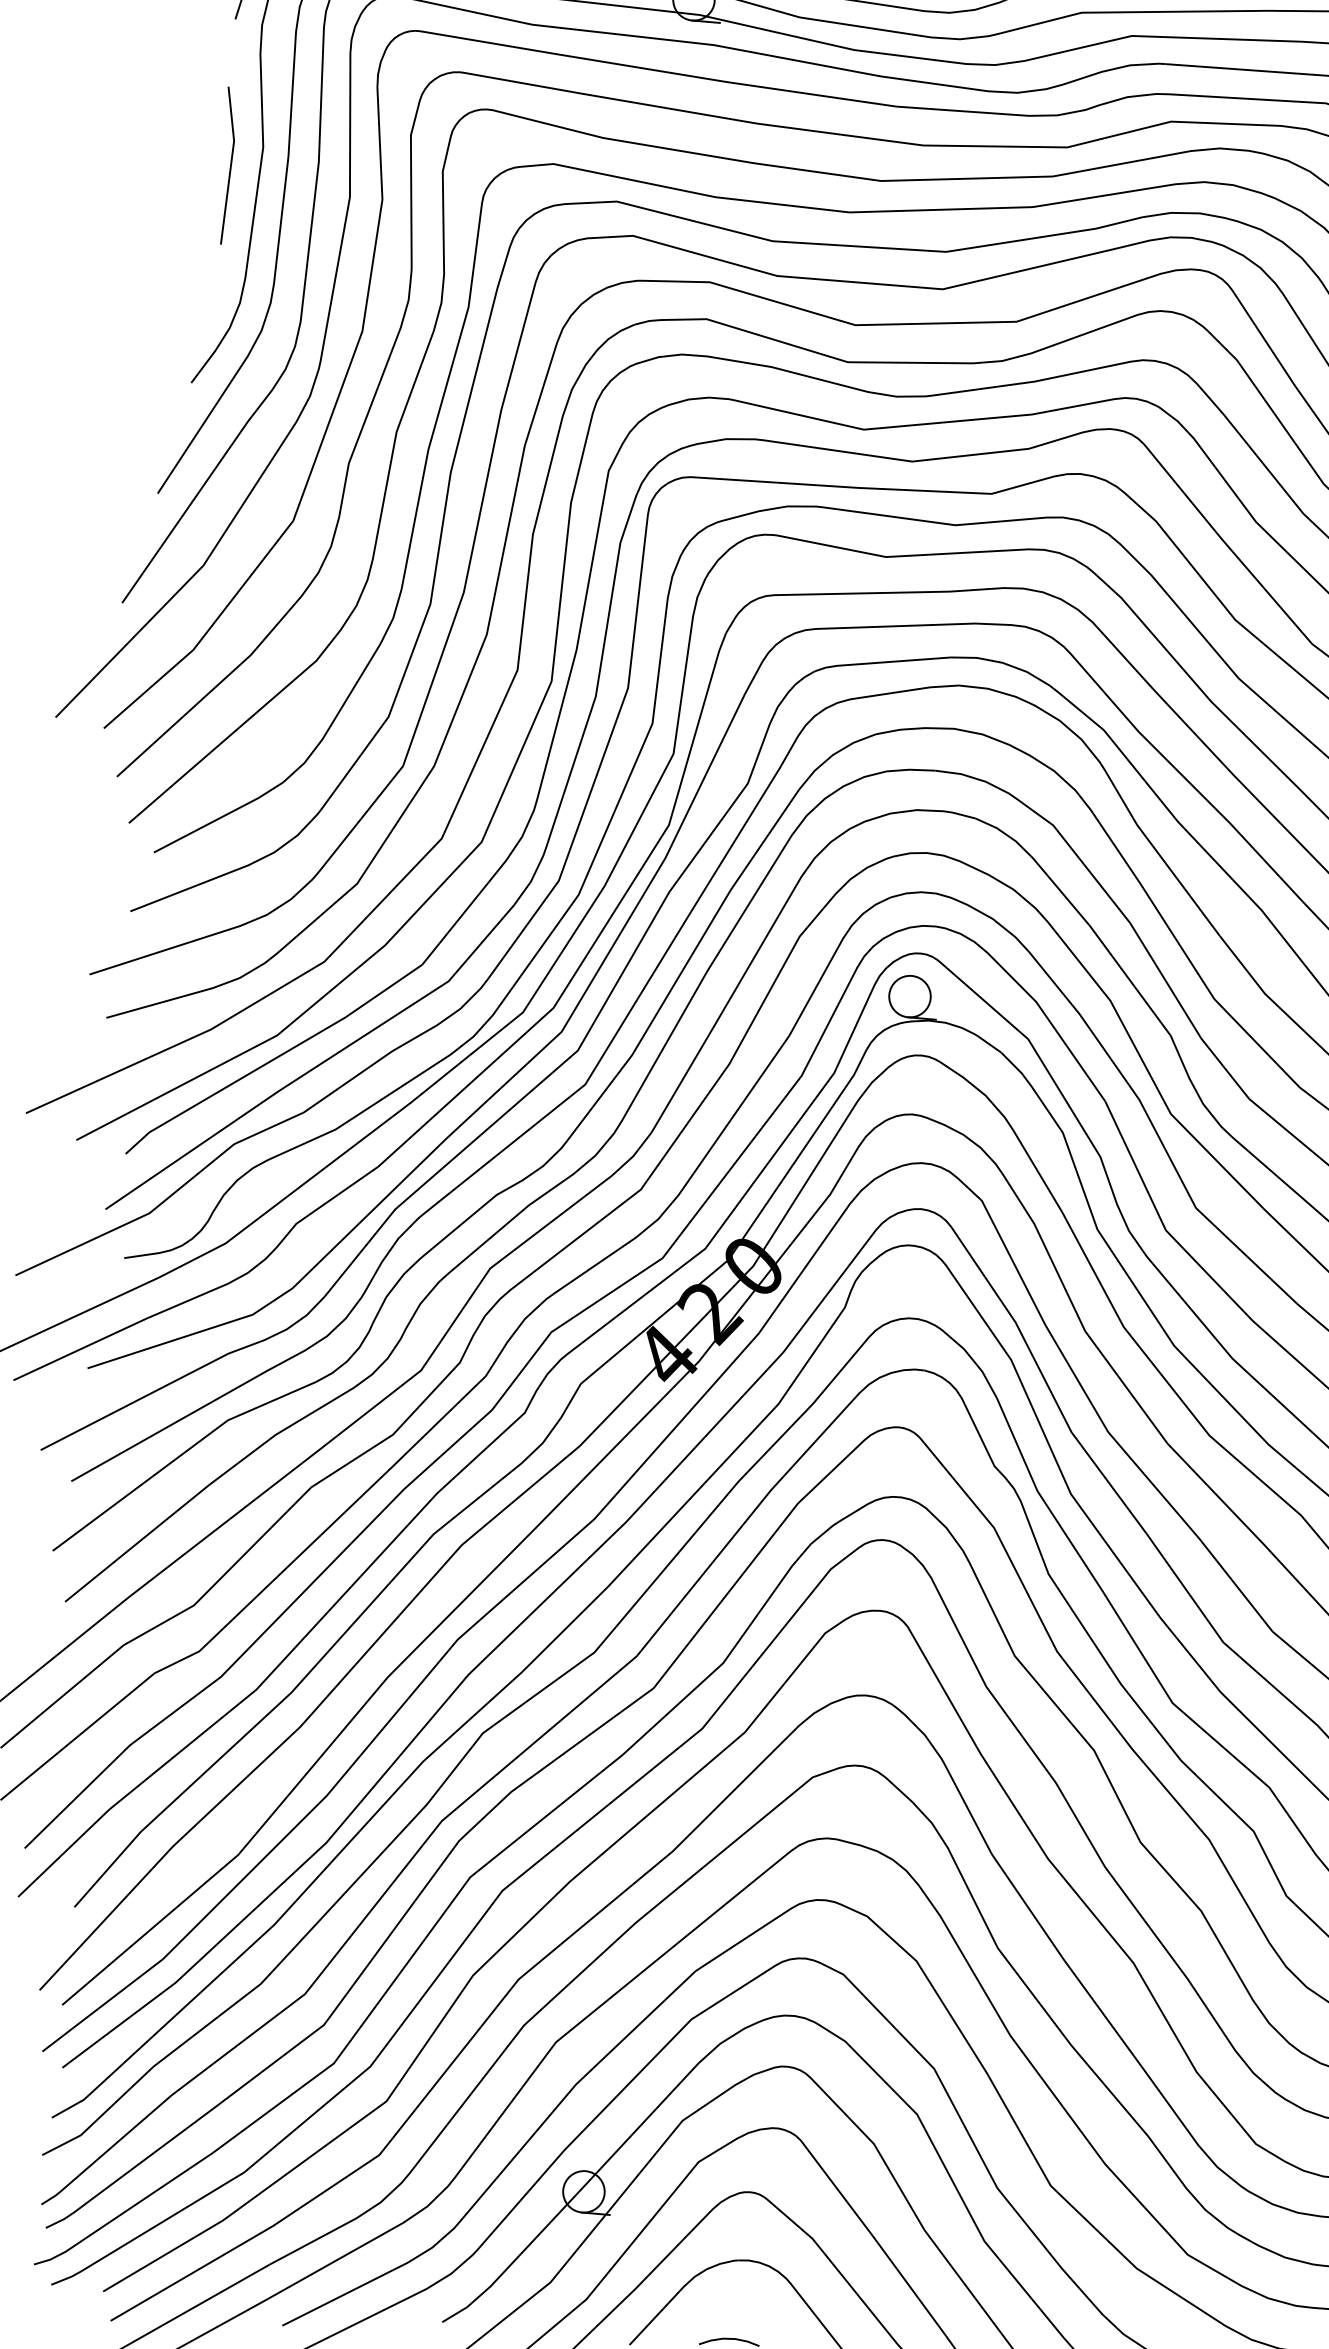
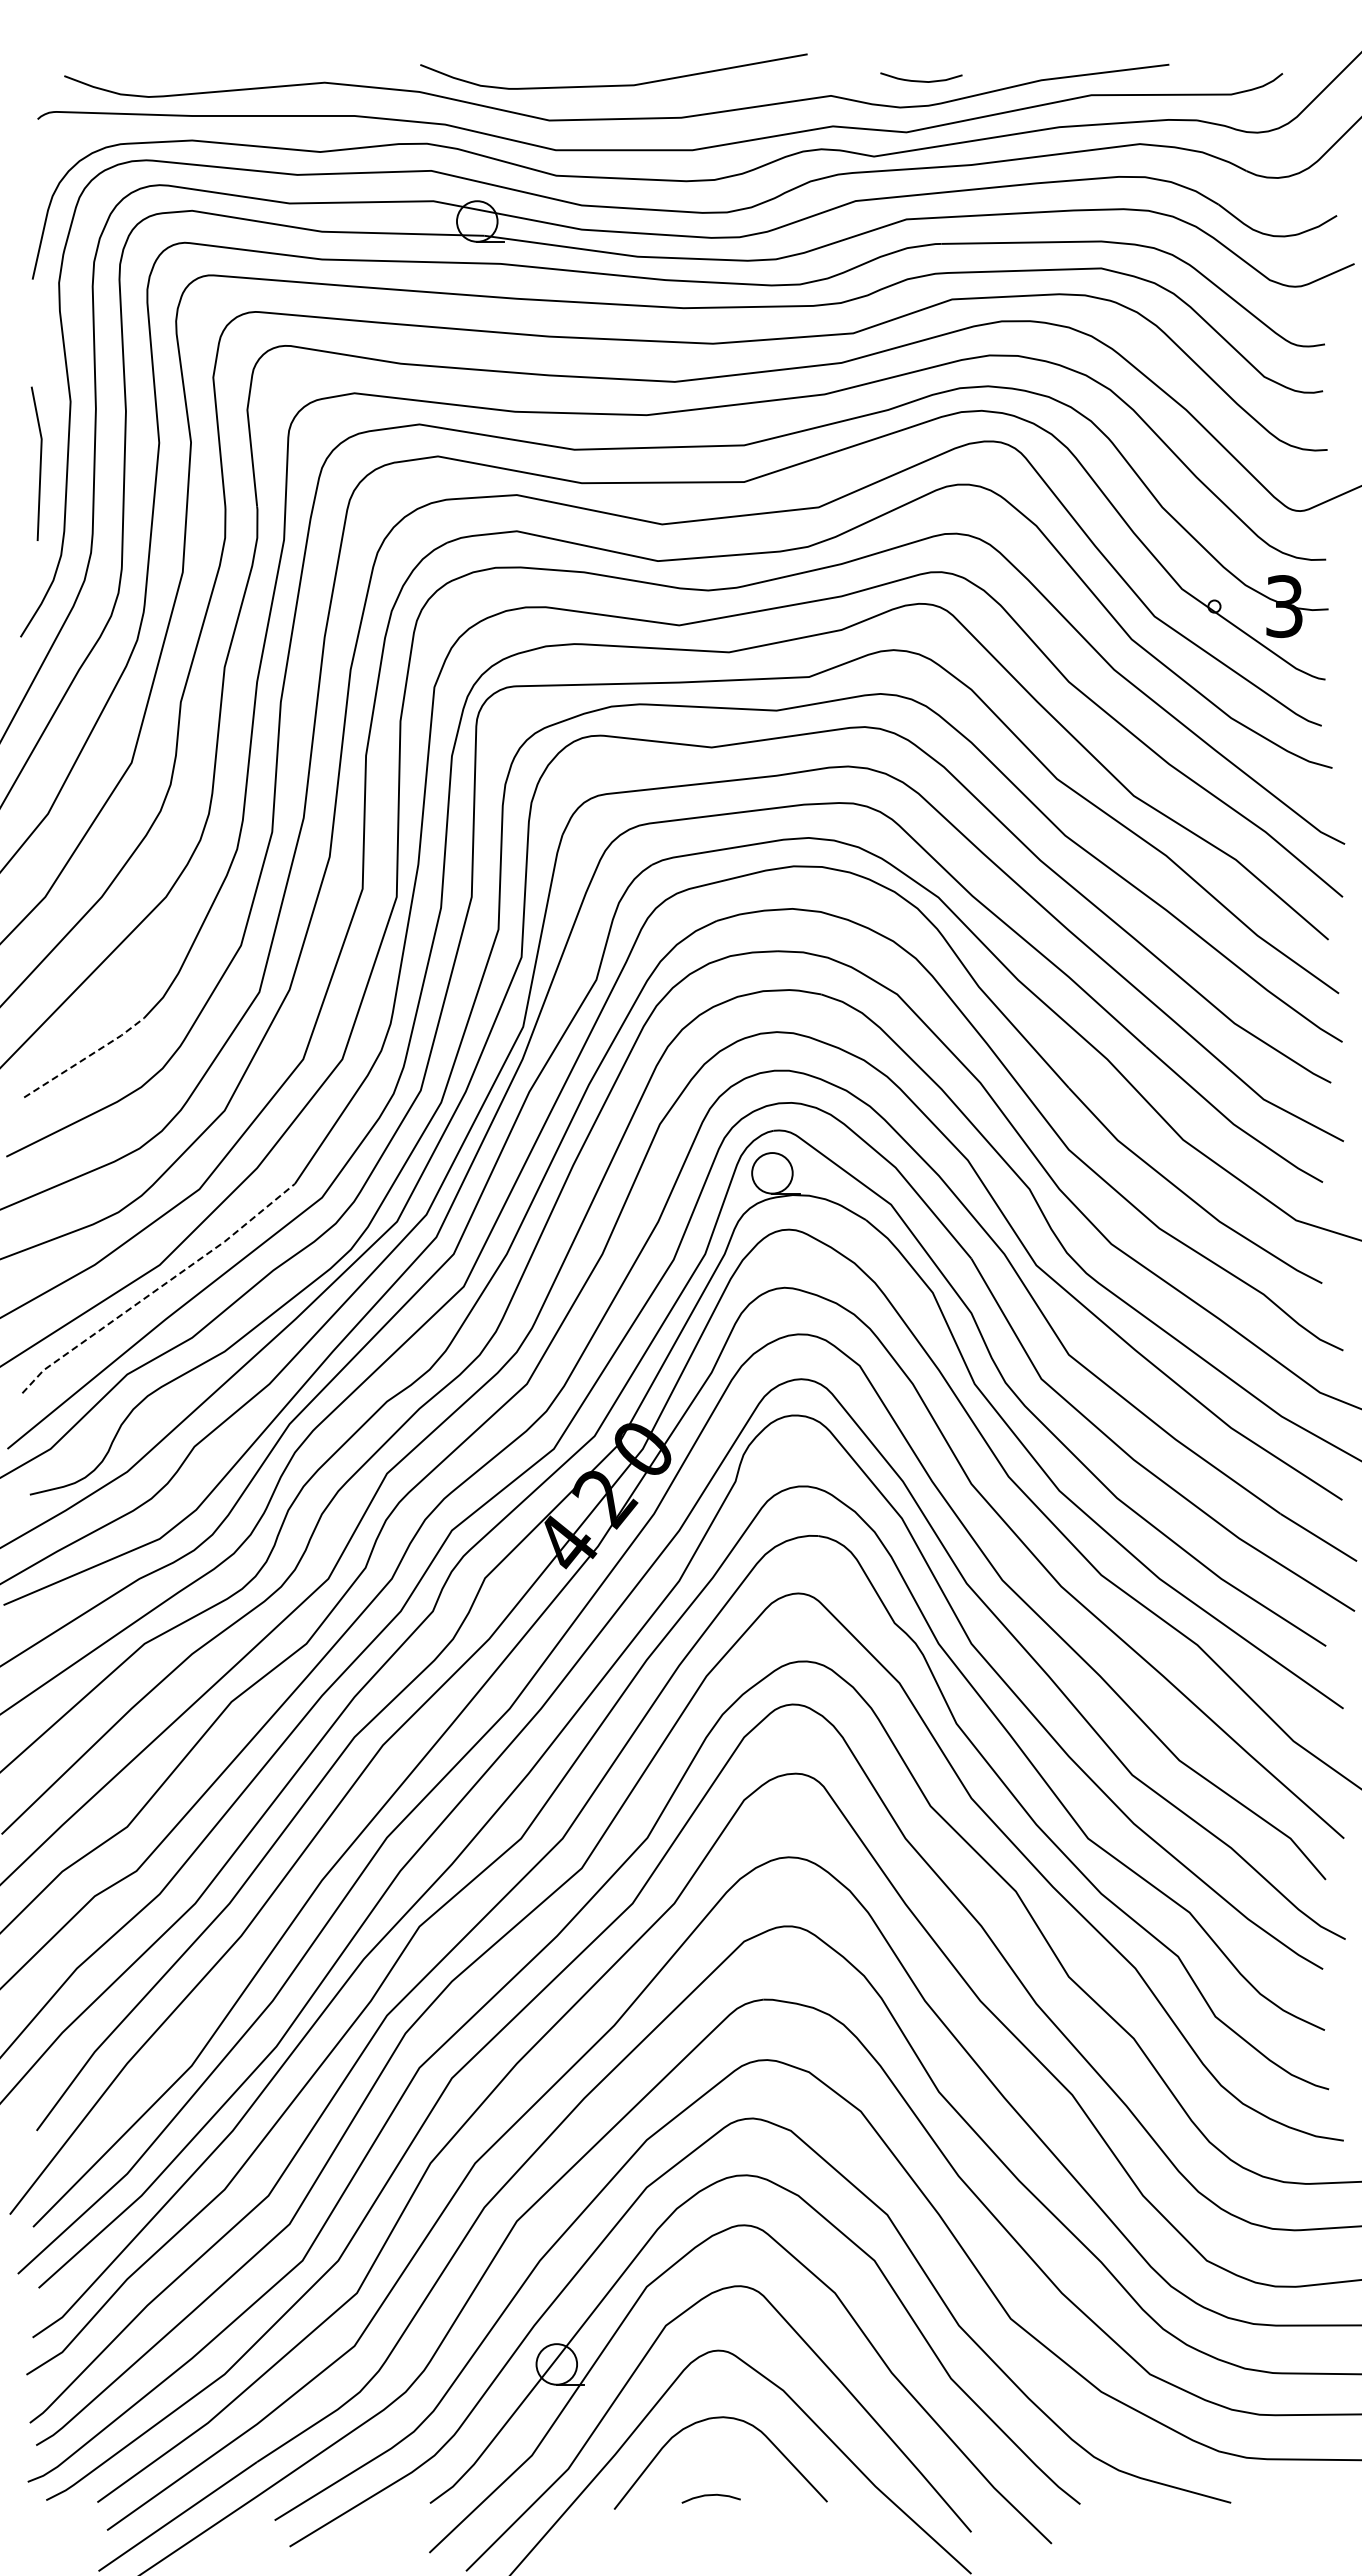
line: (229, 165) -> (39, 463), moved
line: (219, 818) -> (85, 1058), solid -> dashed
line: (273, 1059) -> (158, 1288), solid -> dashed

